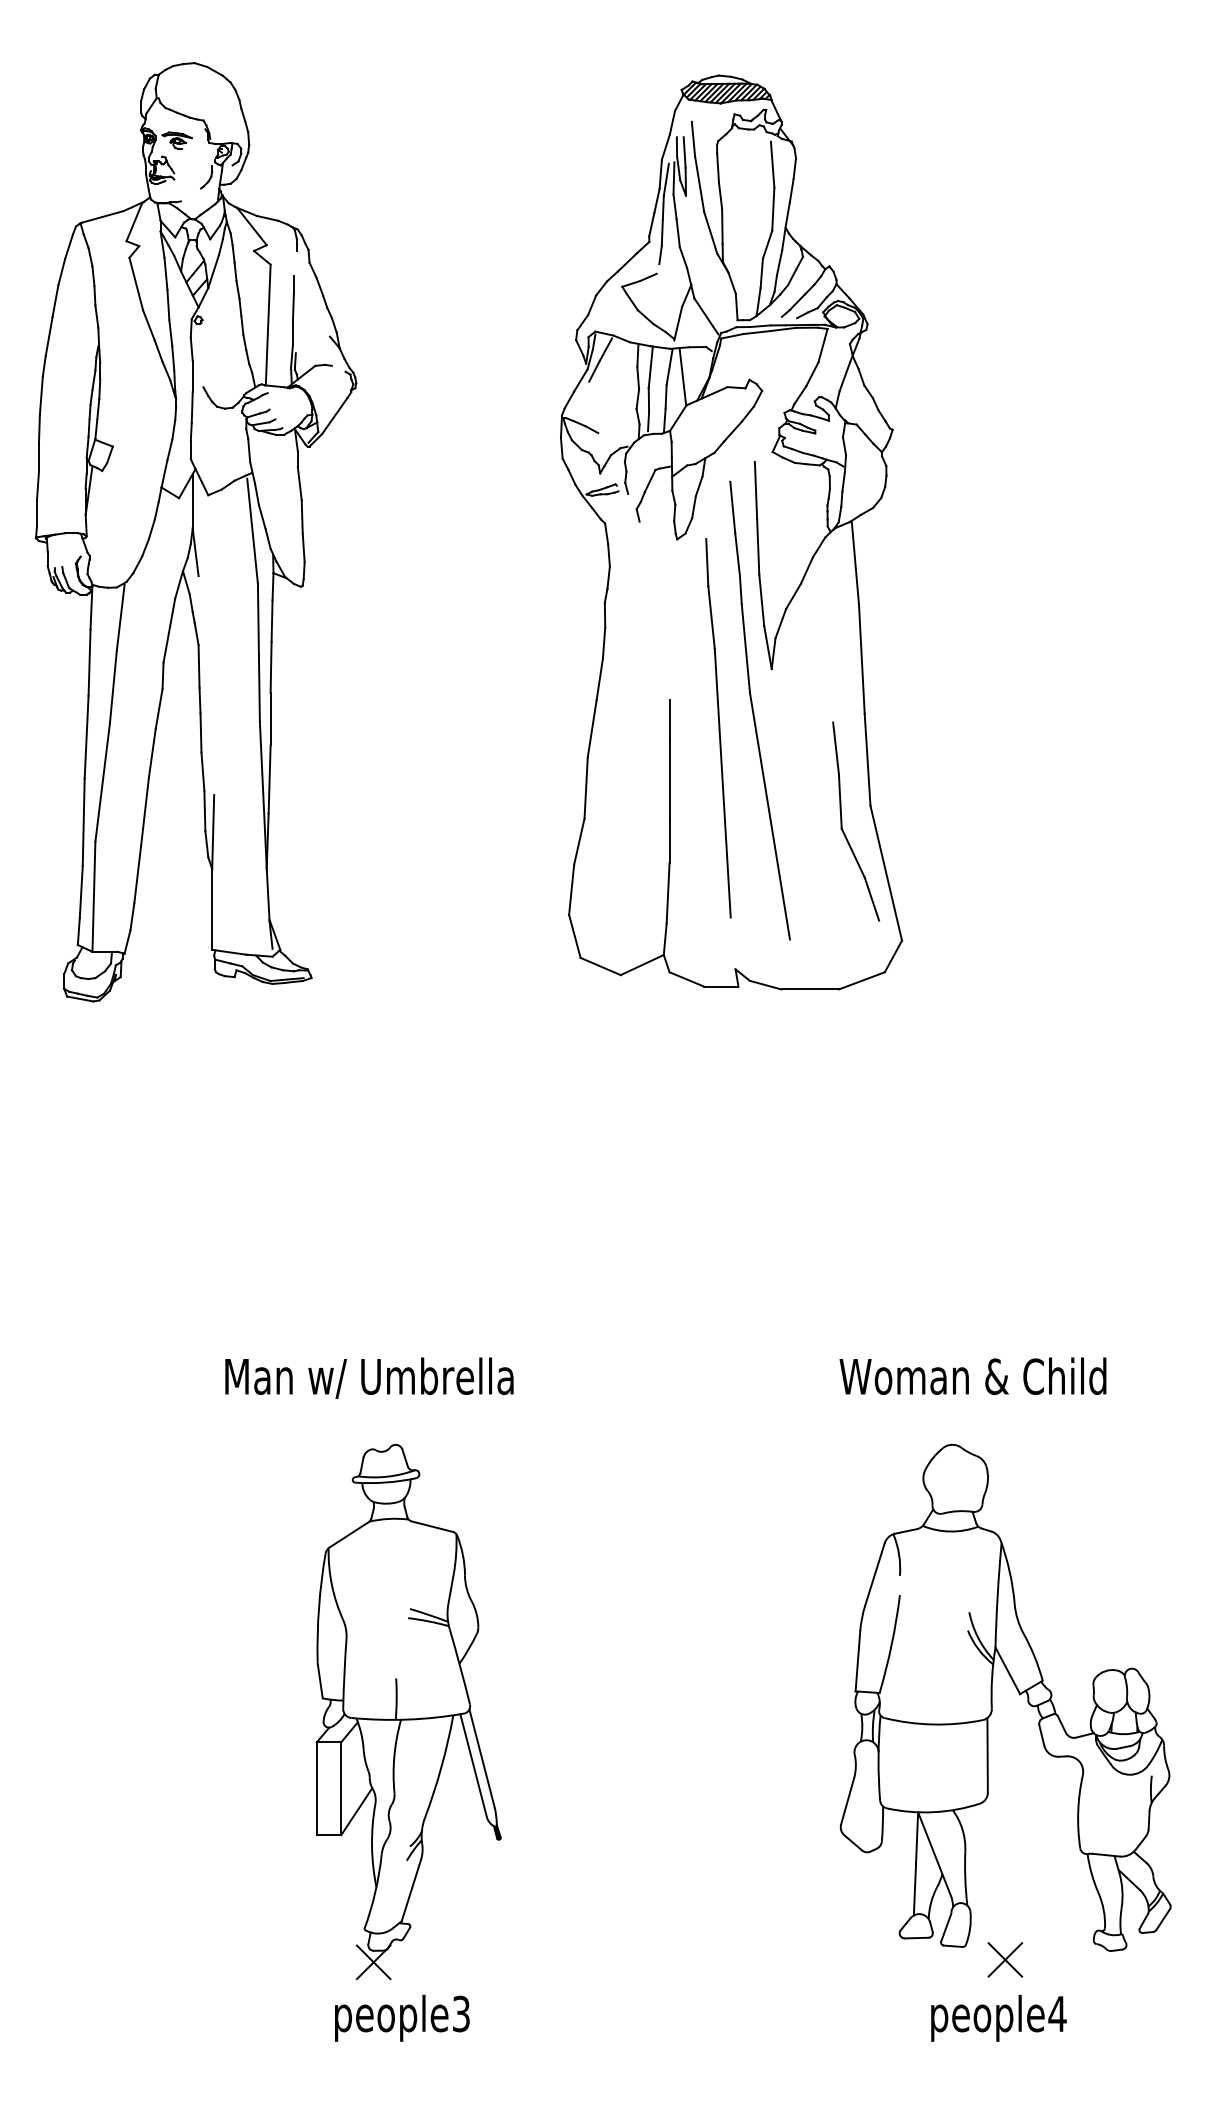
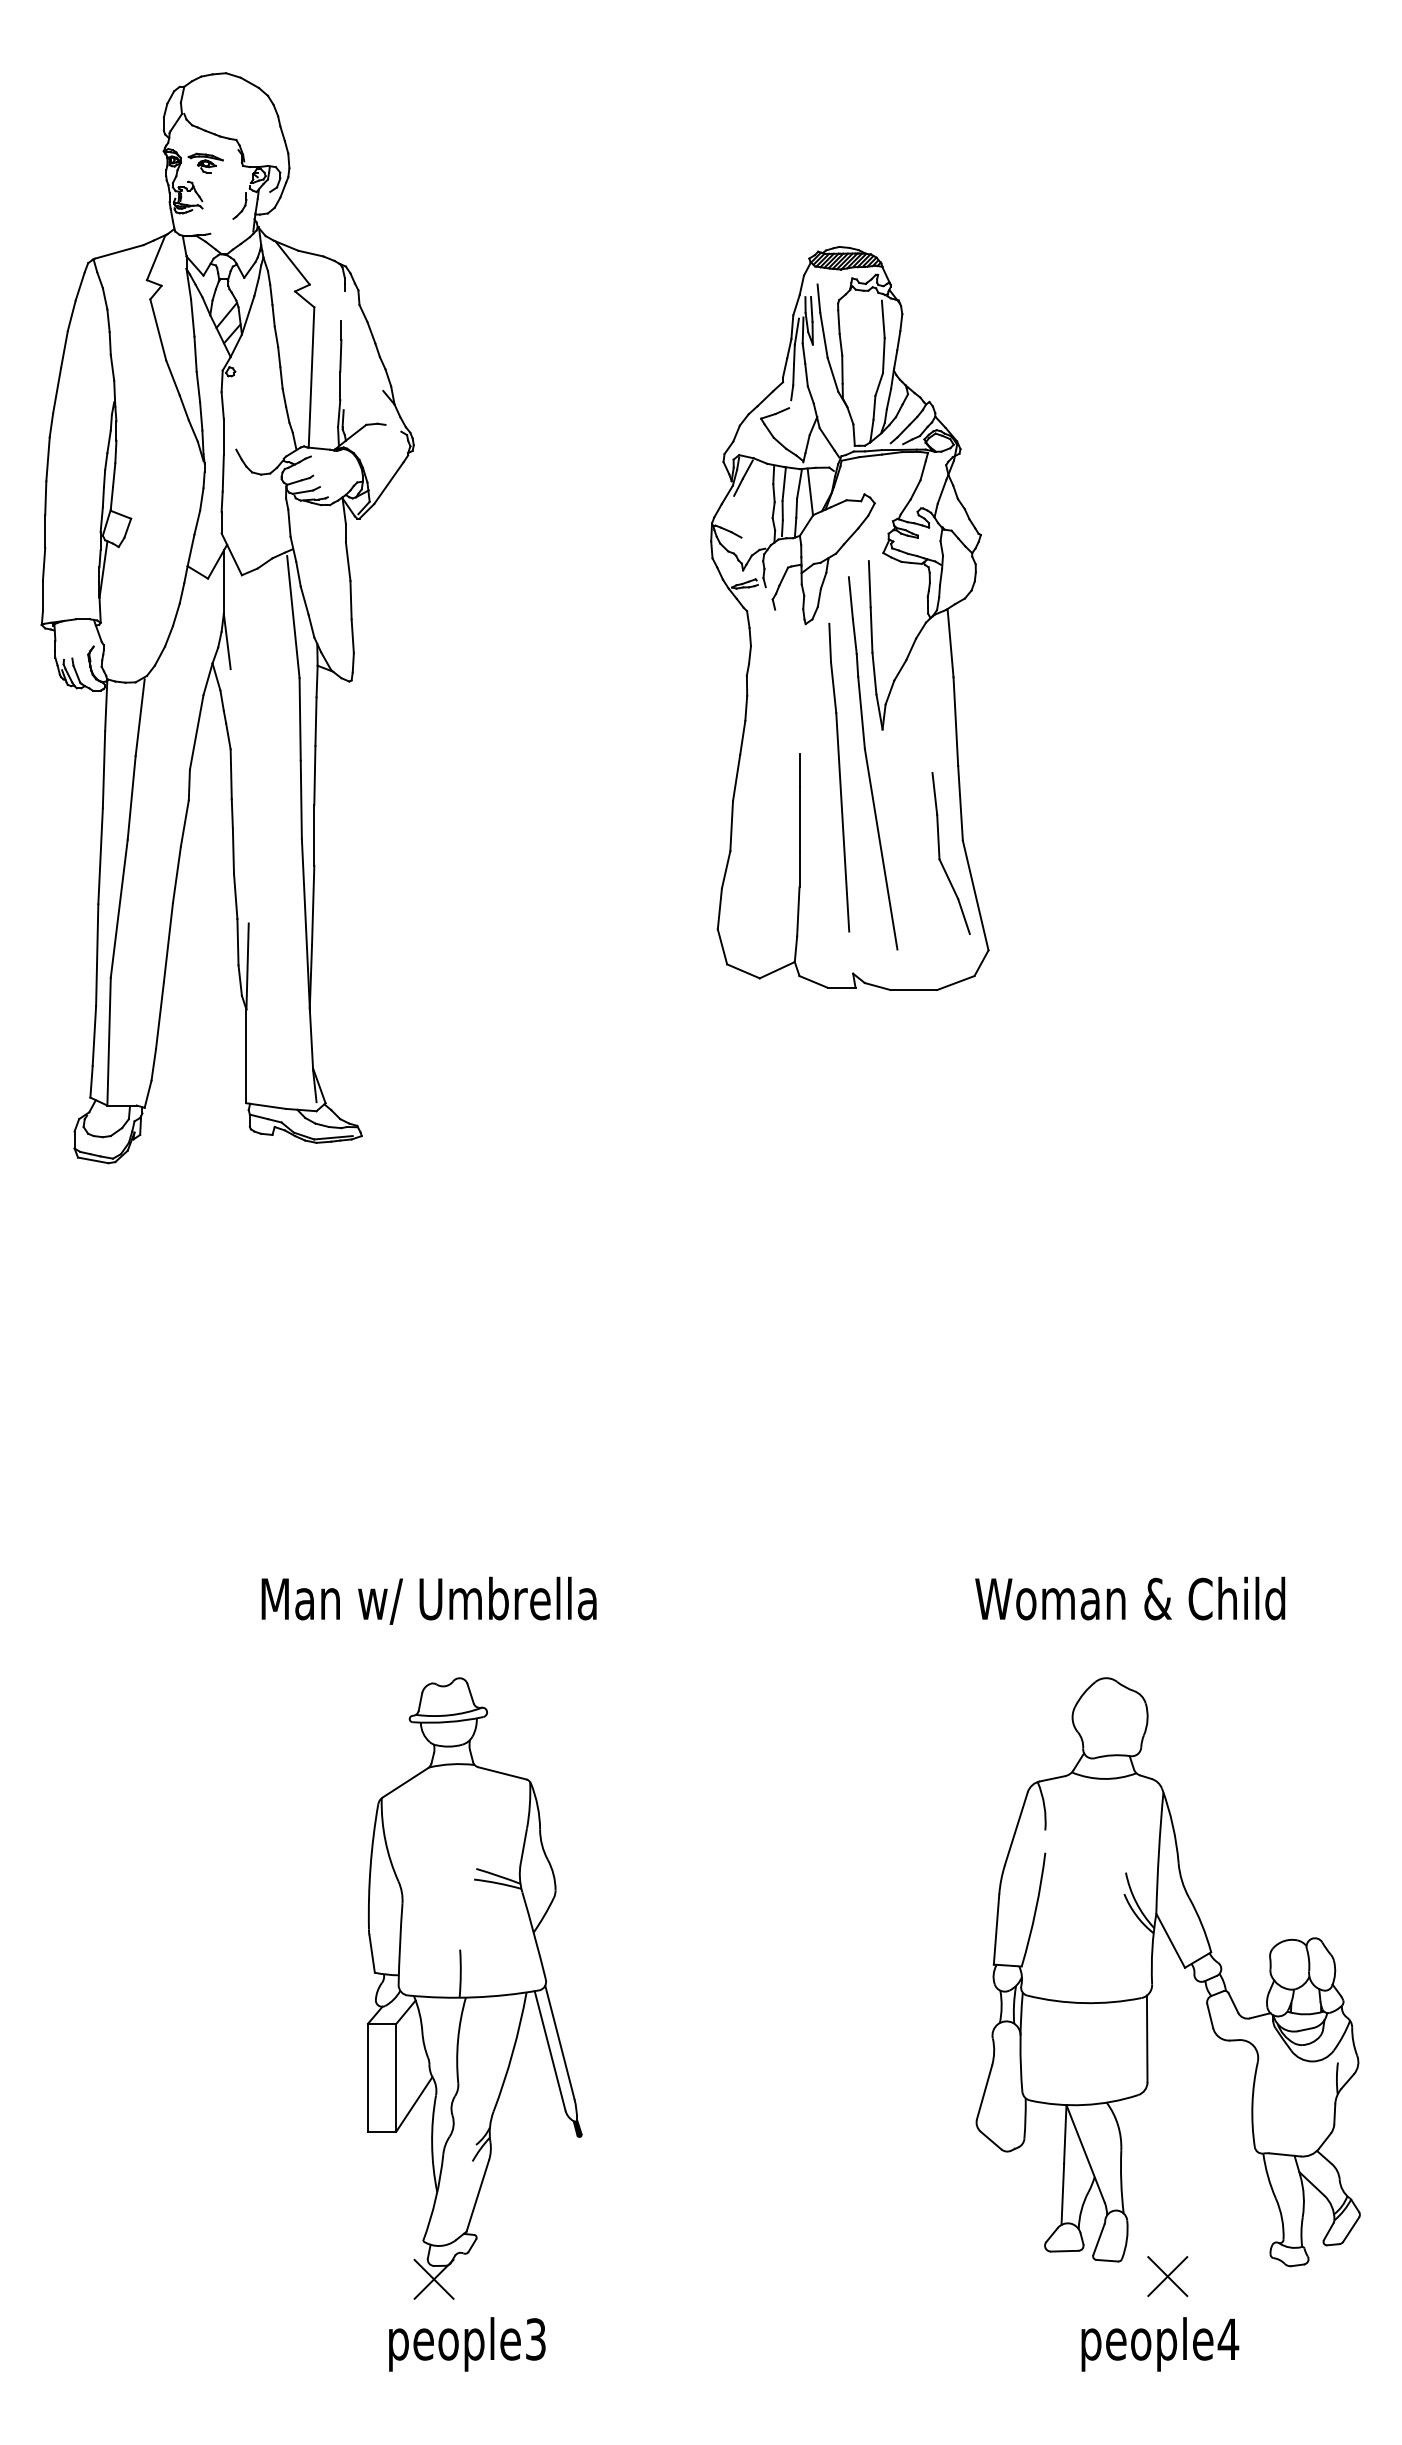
part: (731, 532) -> (849, 618), size x0.7

